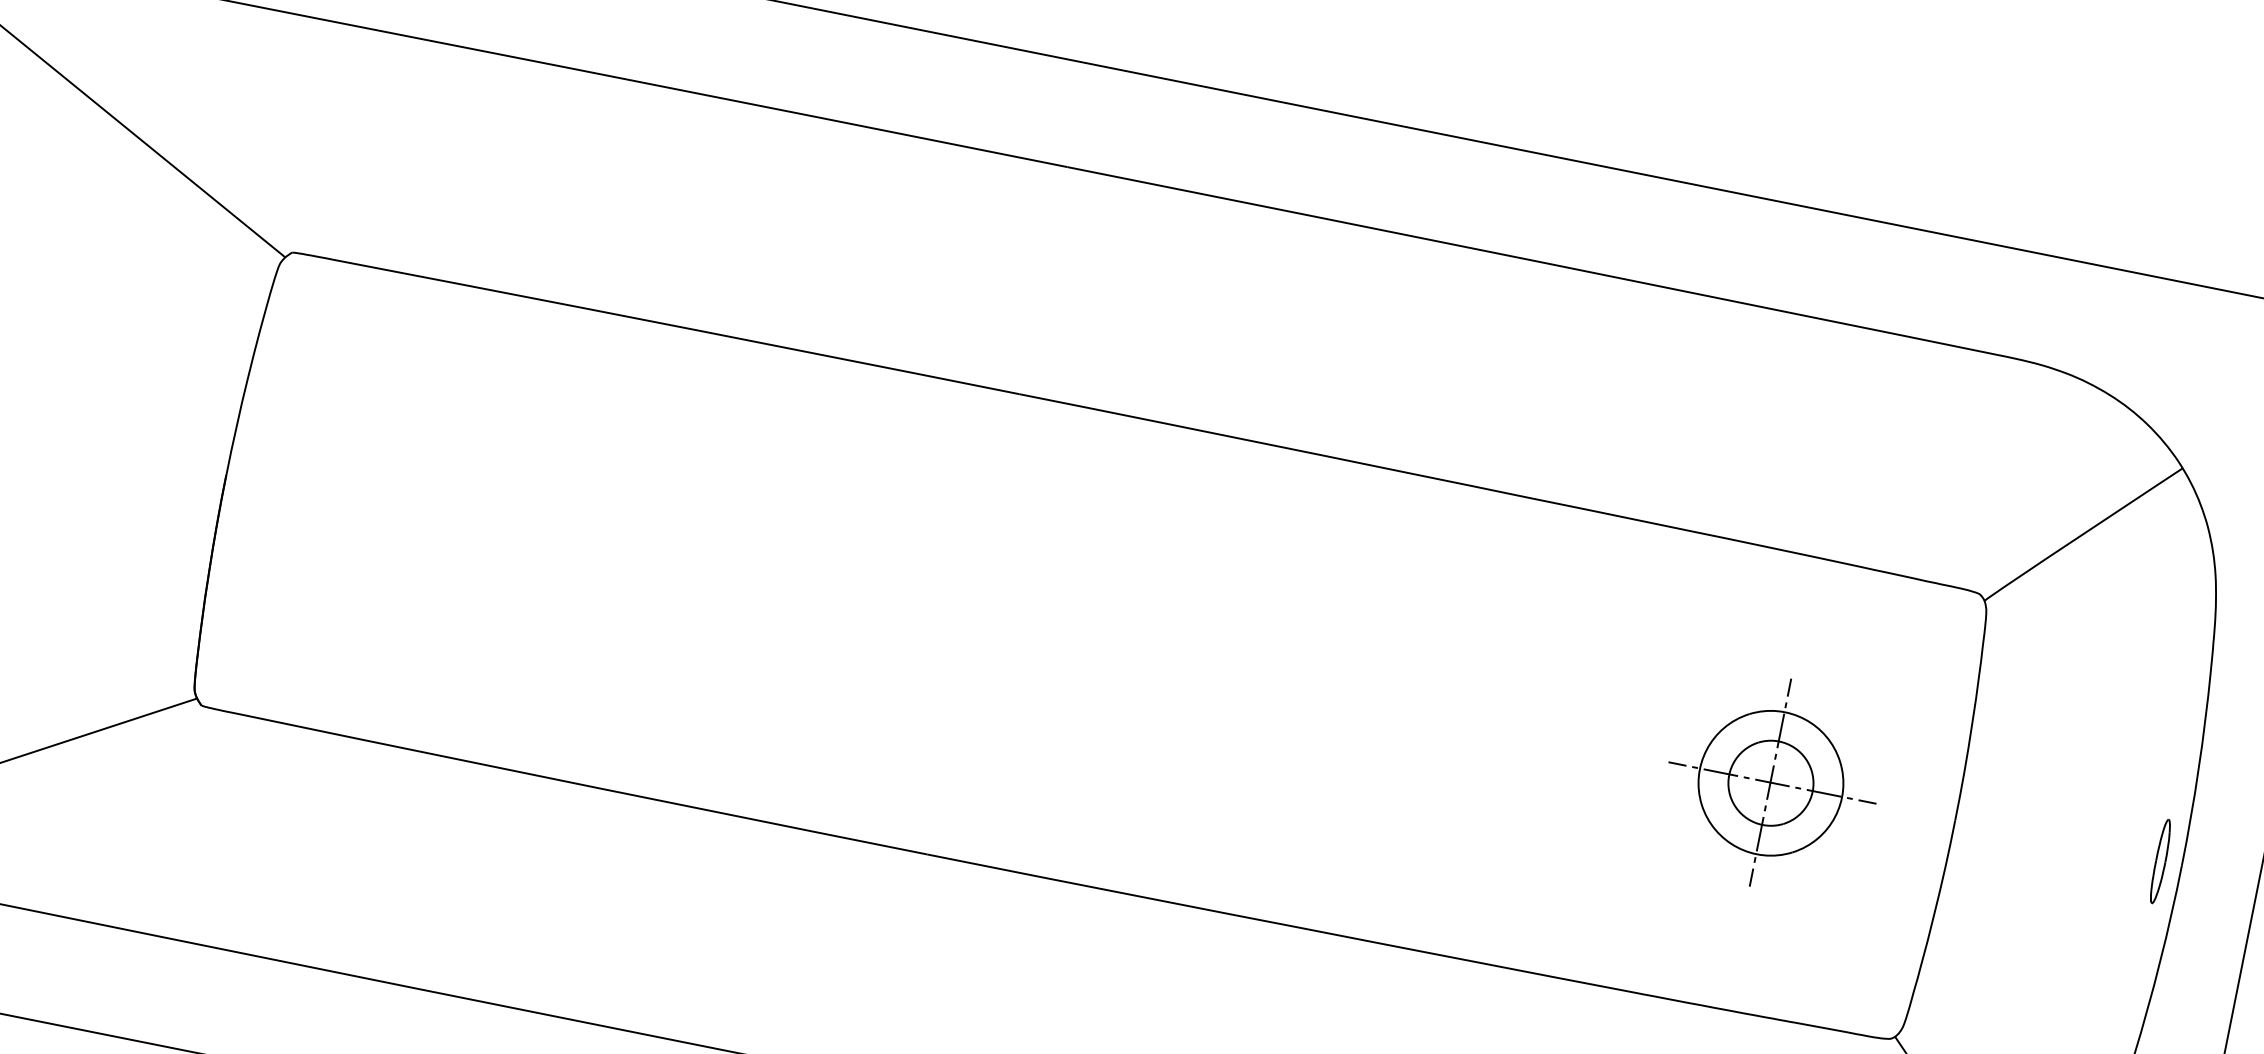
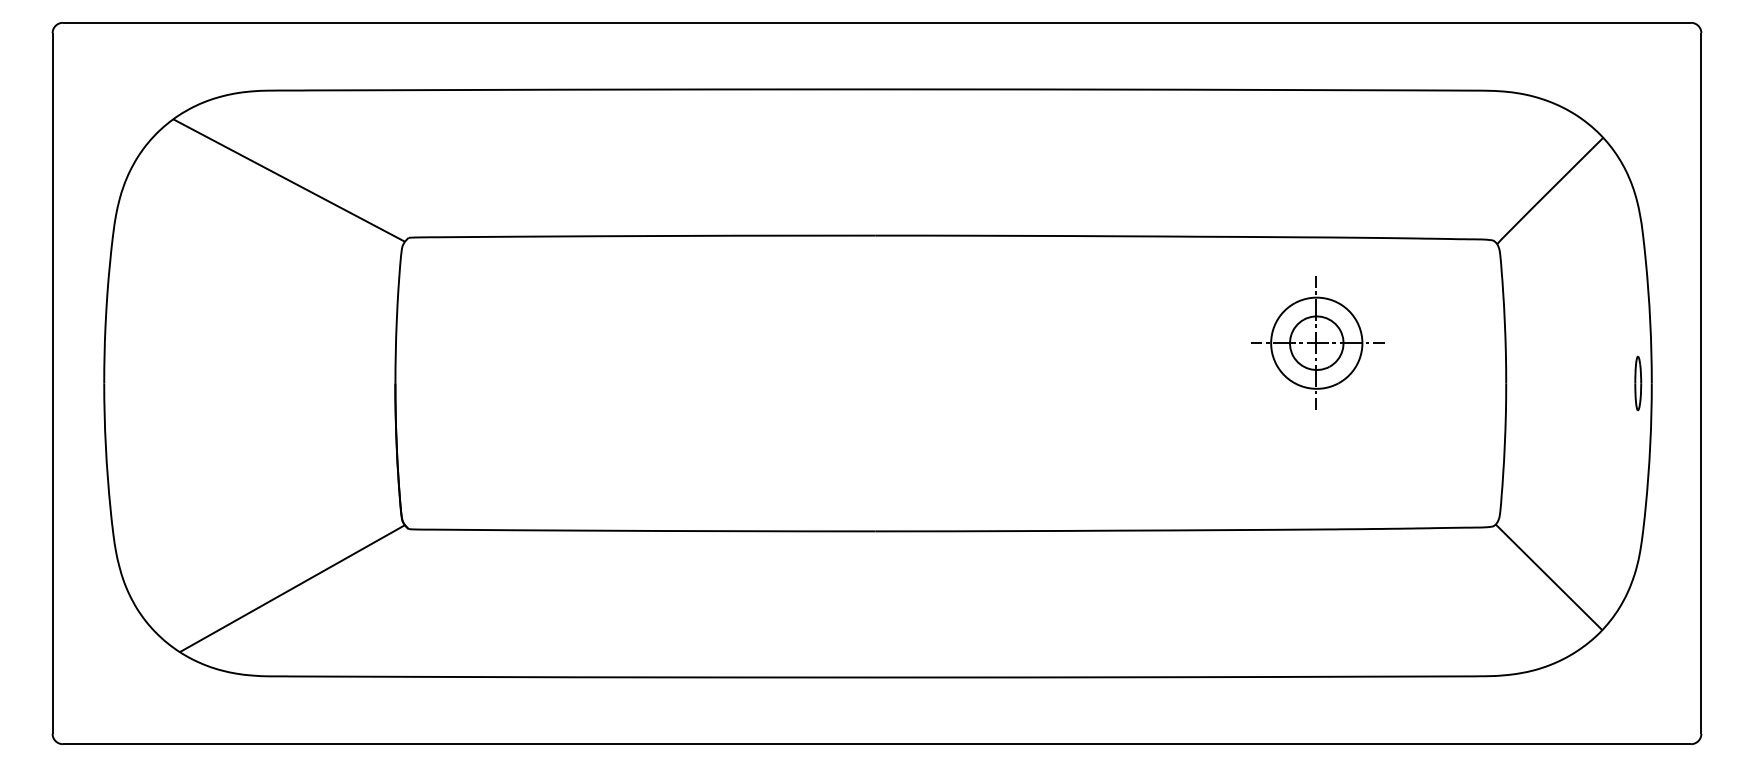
part: (1772, 782) -> (1317, 342), moved

